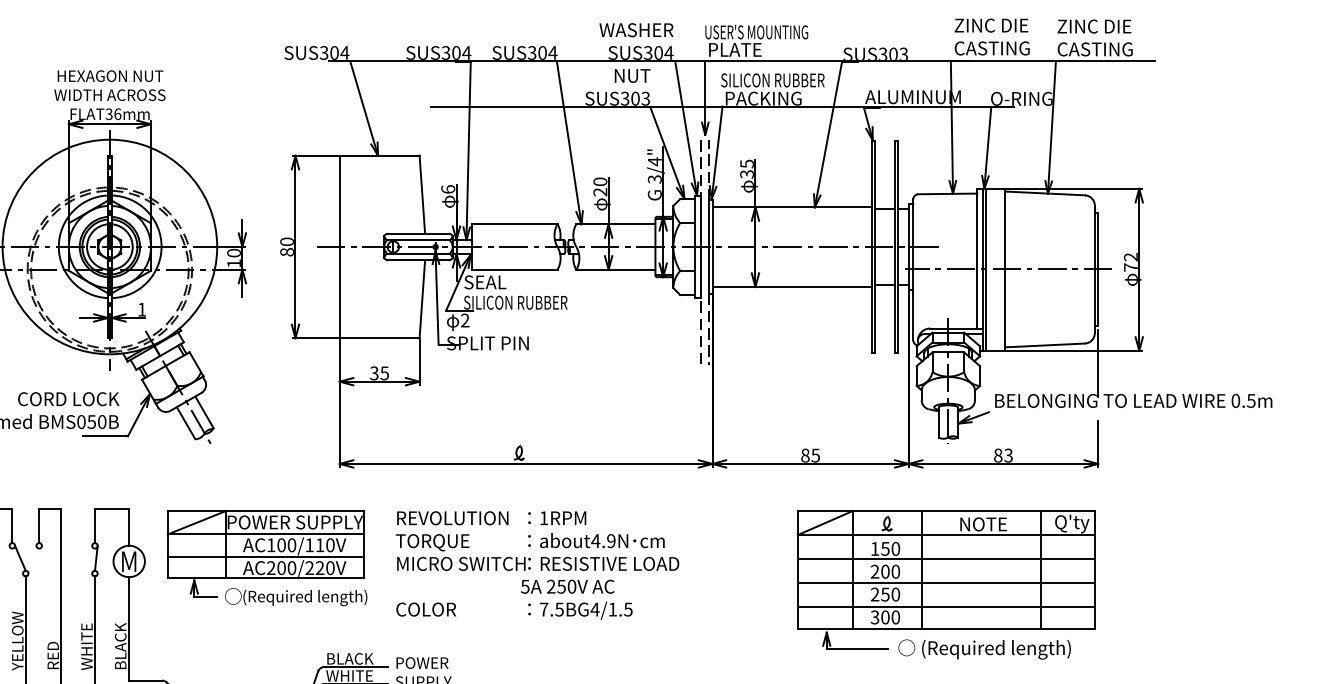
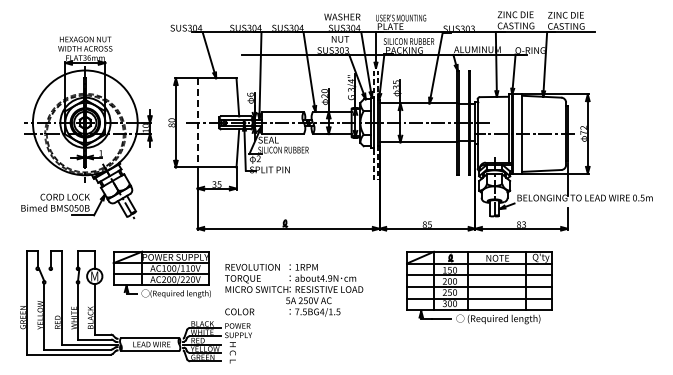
line: (339, 246) -> (197, 122), solid -> dashed
text: (538, 563) -> (294, 289), moved
part: (946, 584) -> (479, 287), moved

